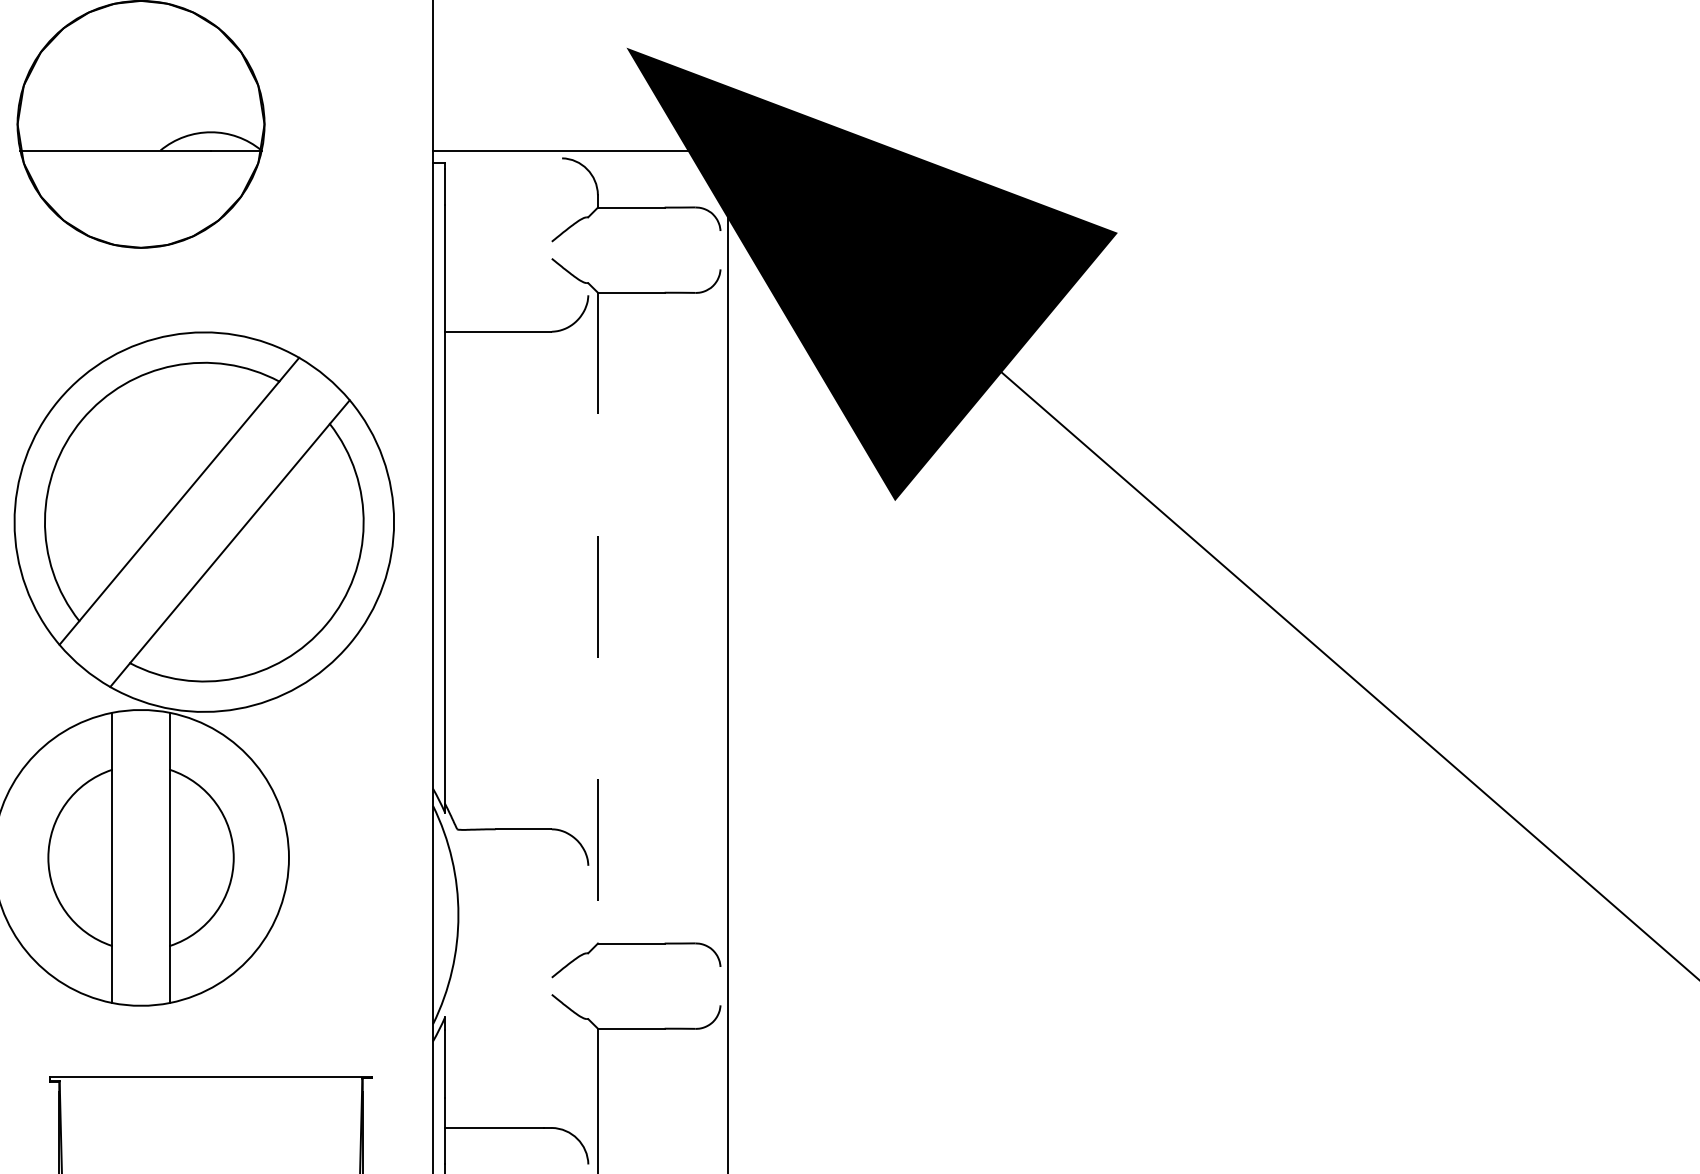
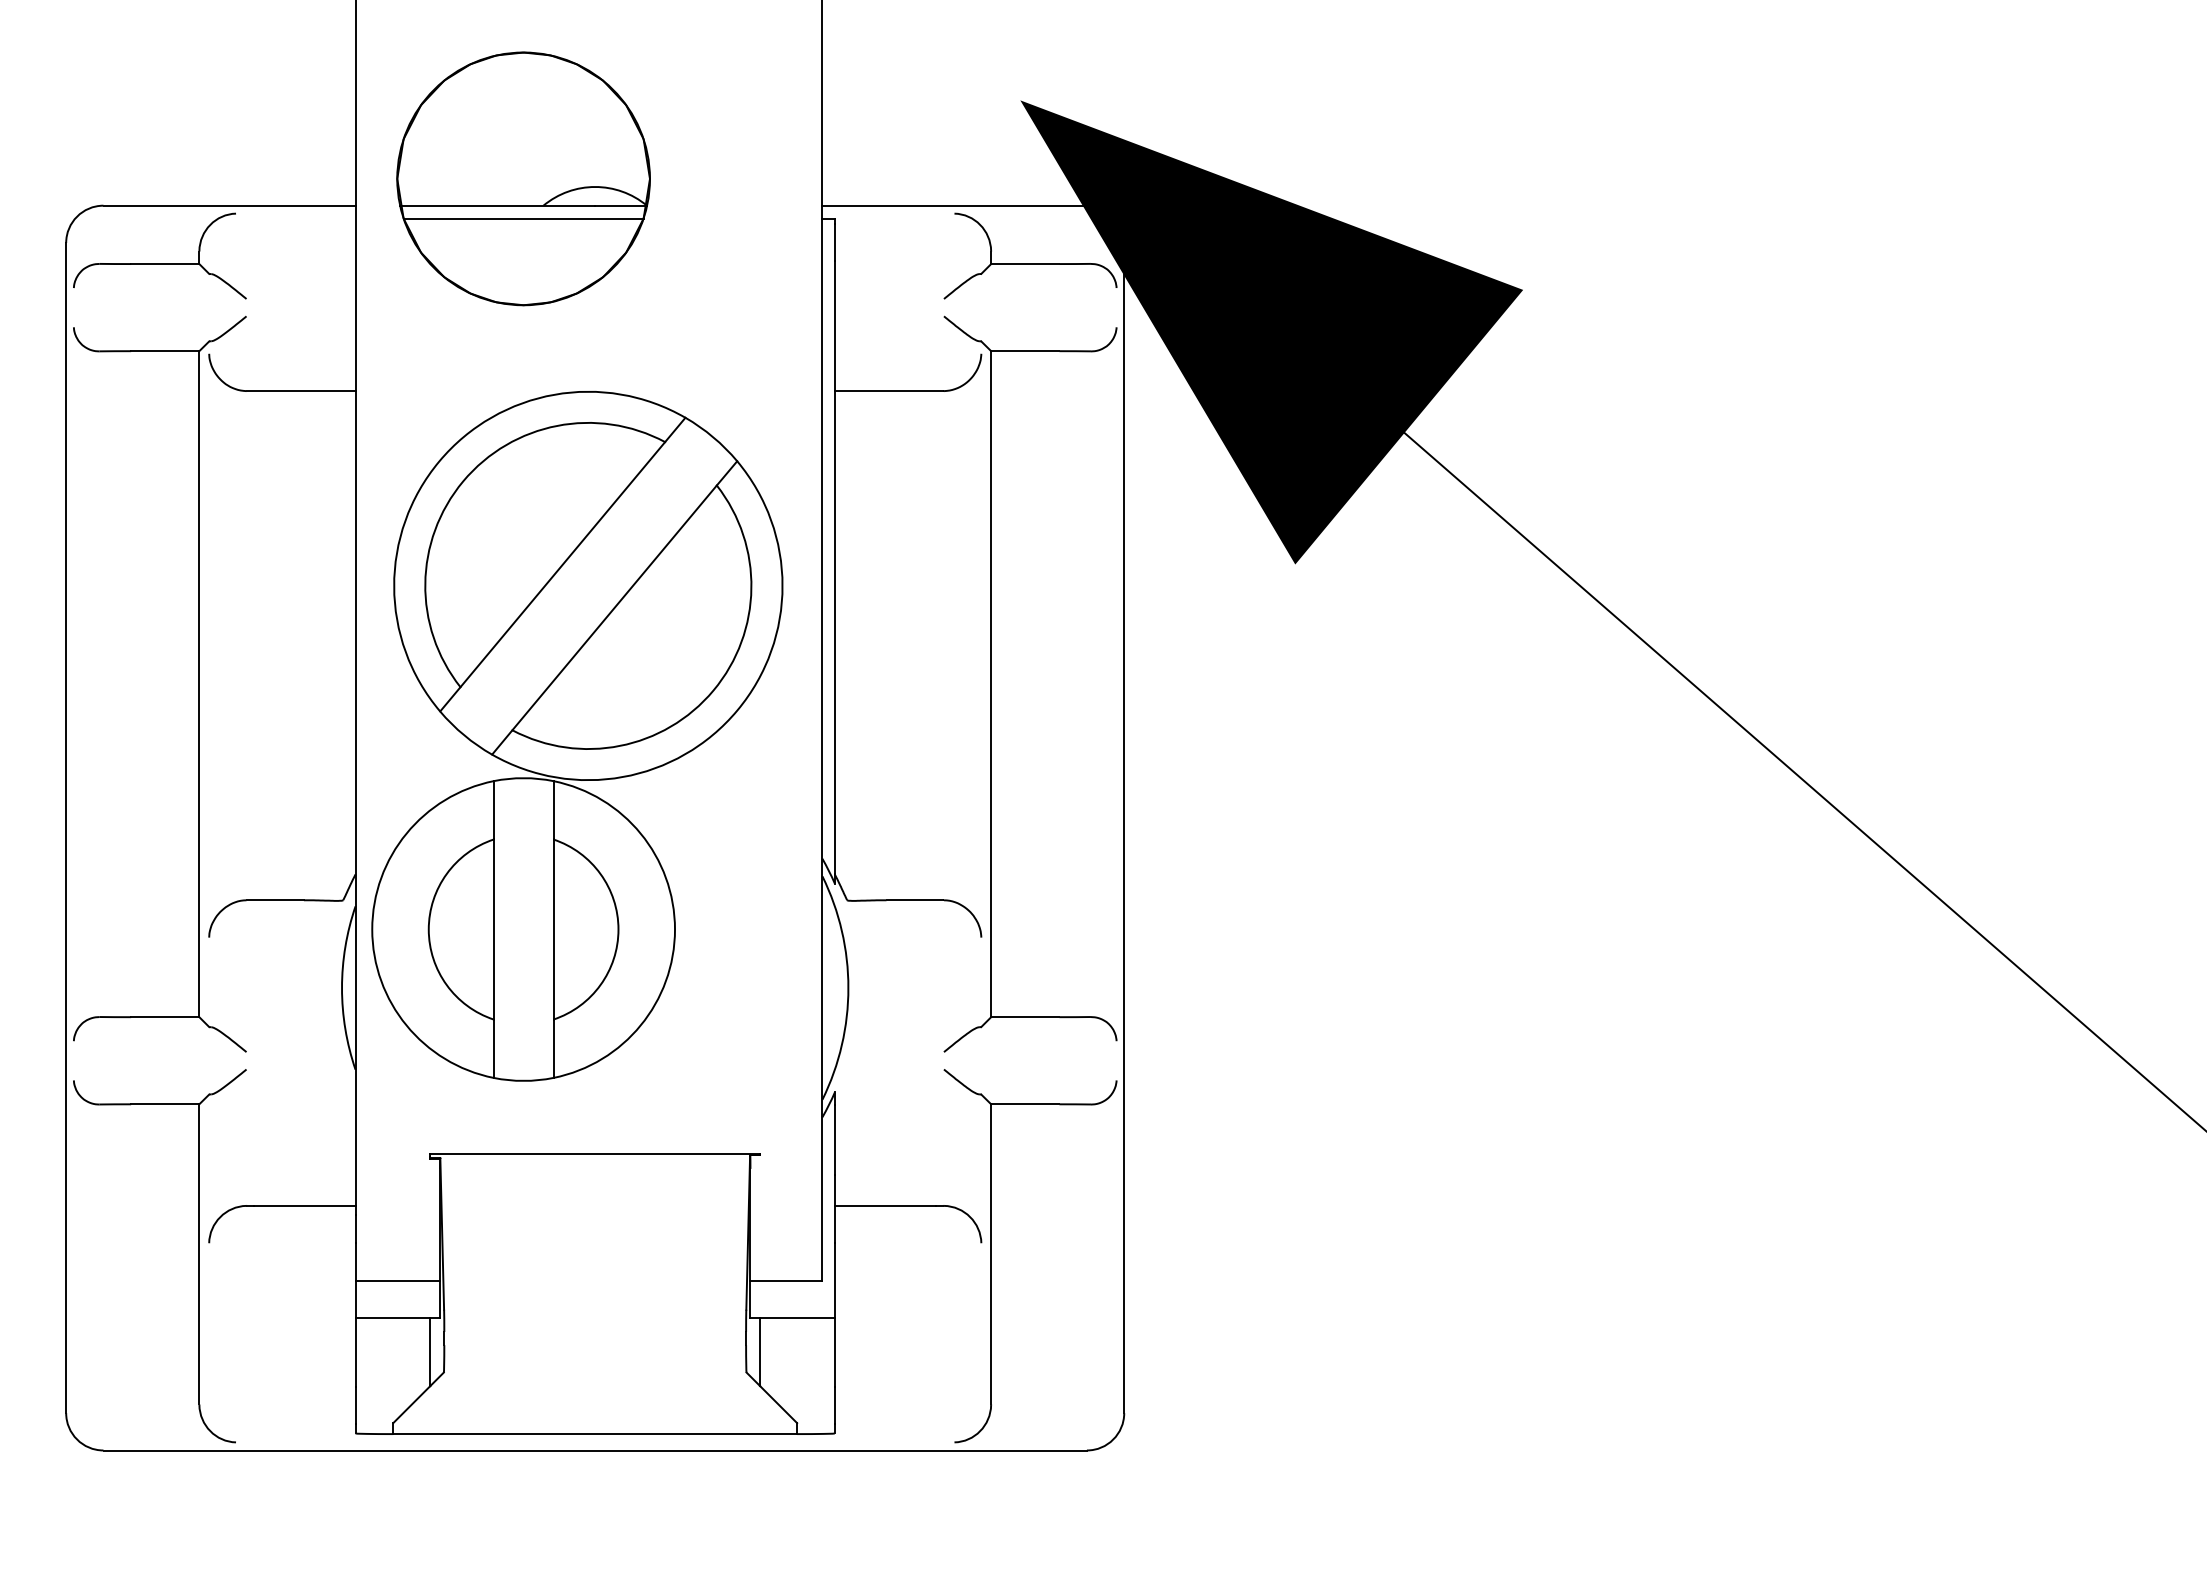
line: (140, 163) -> (523, 218), added
line: (598, 618) -> (991, 684), dashed -> solid

